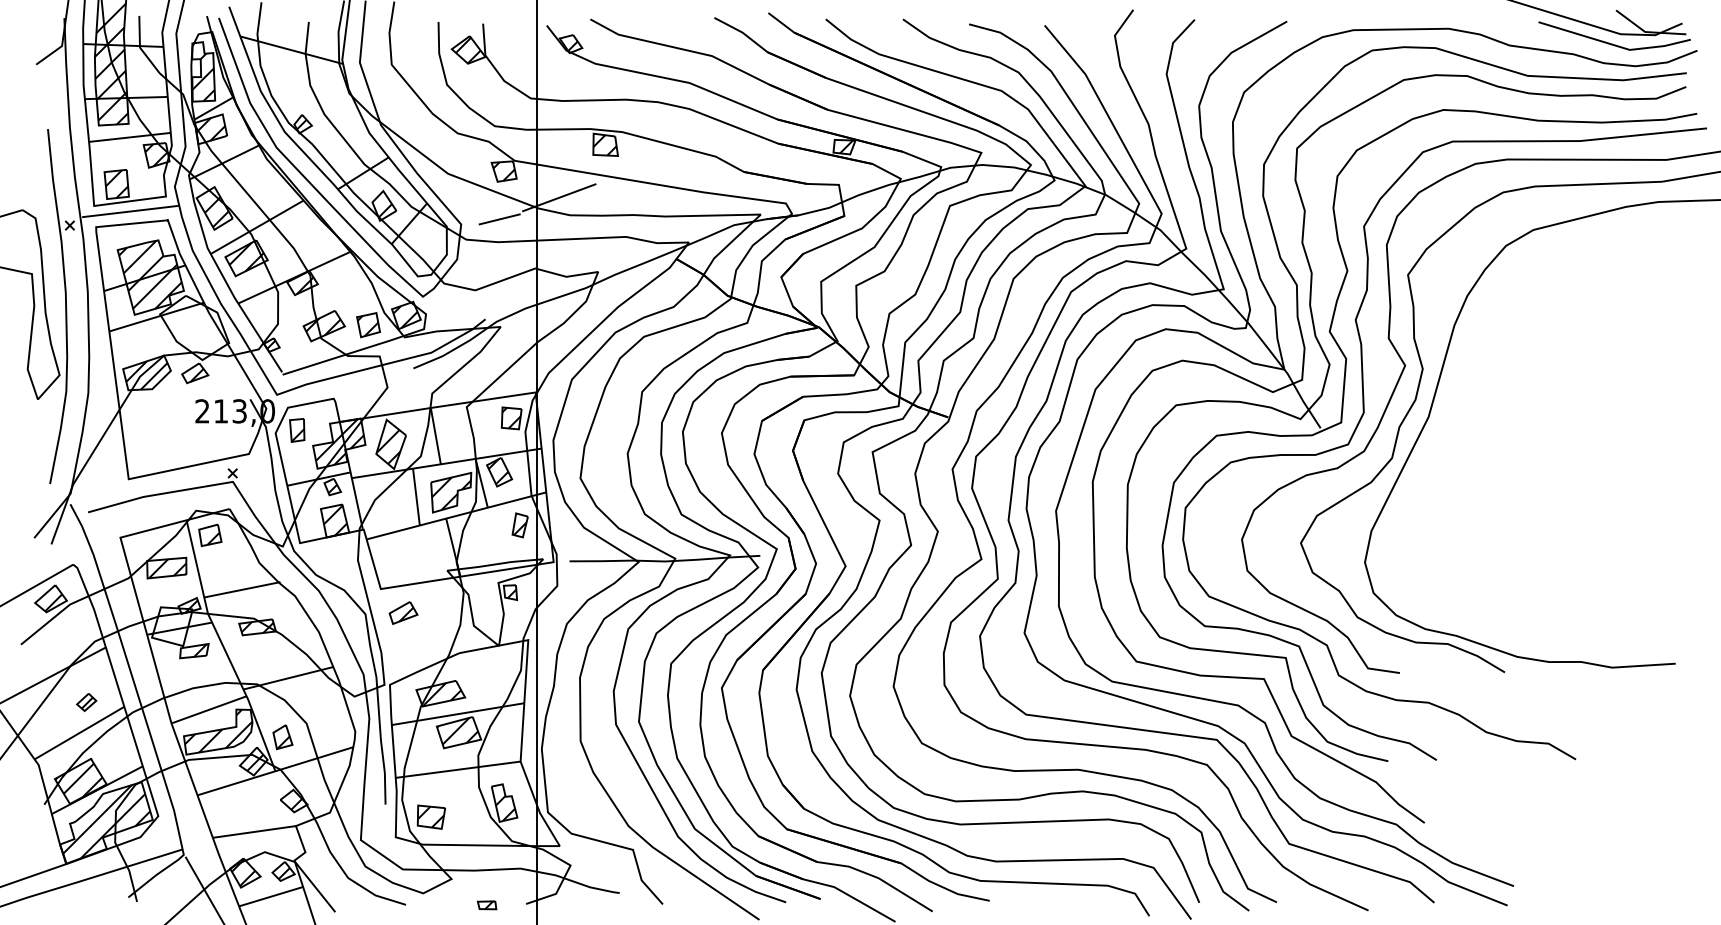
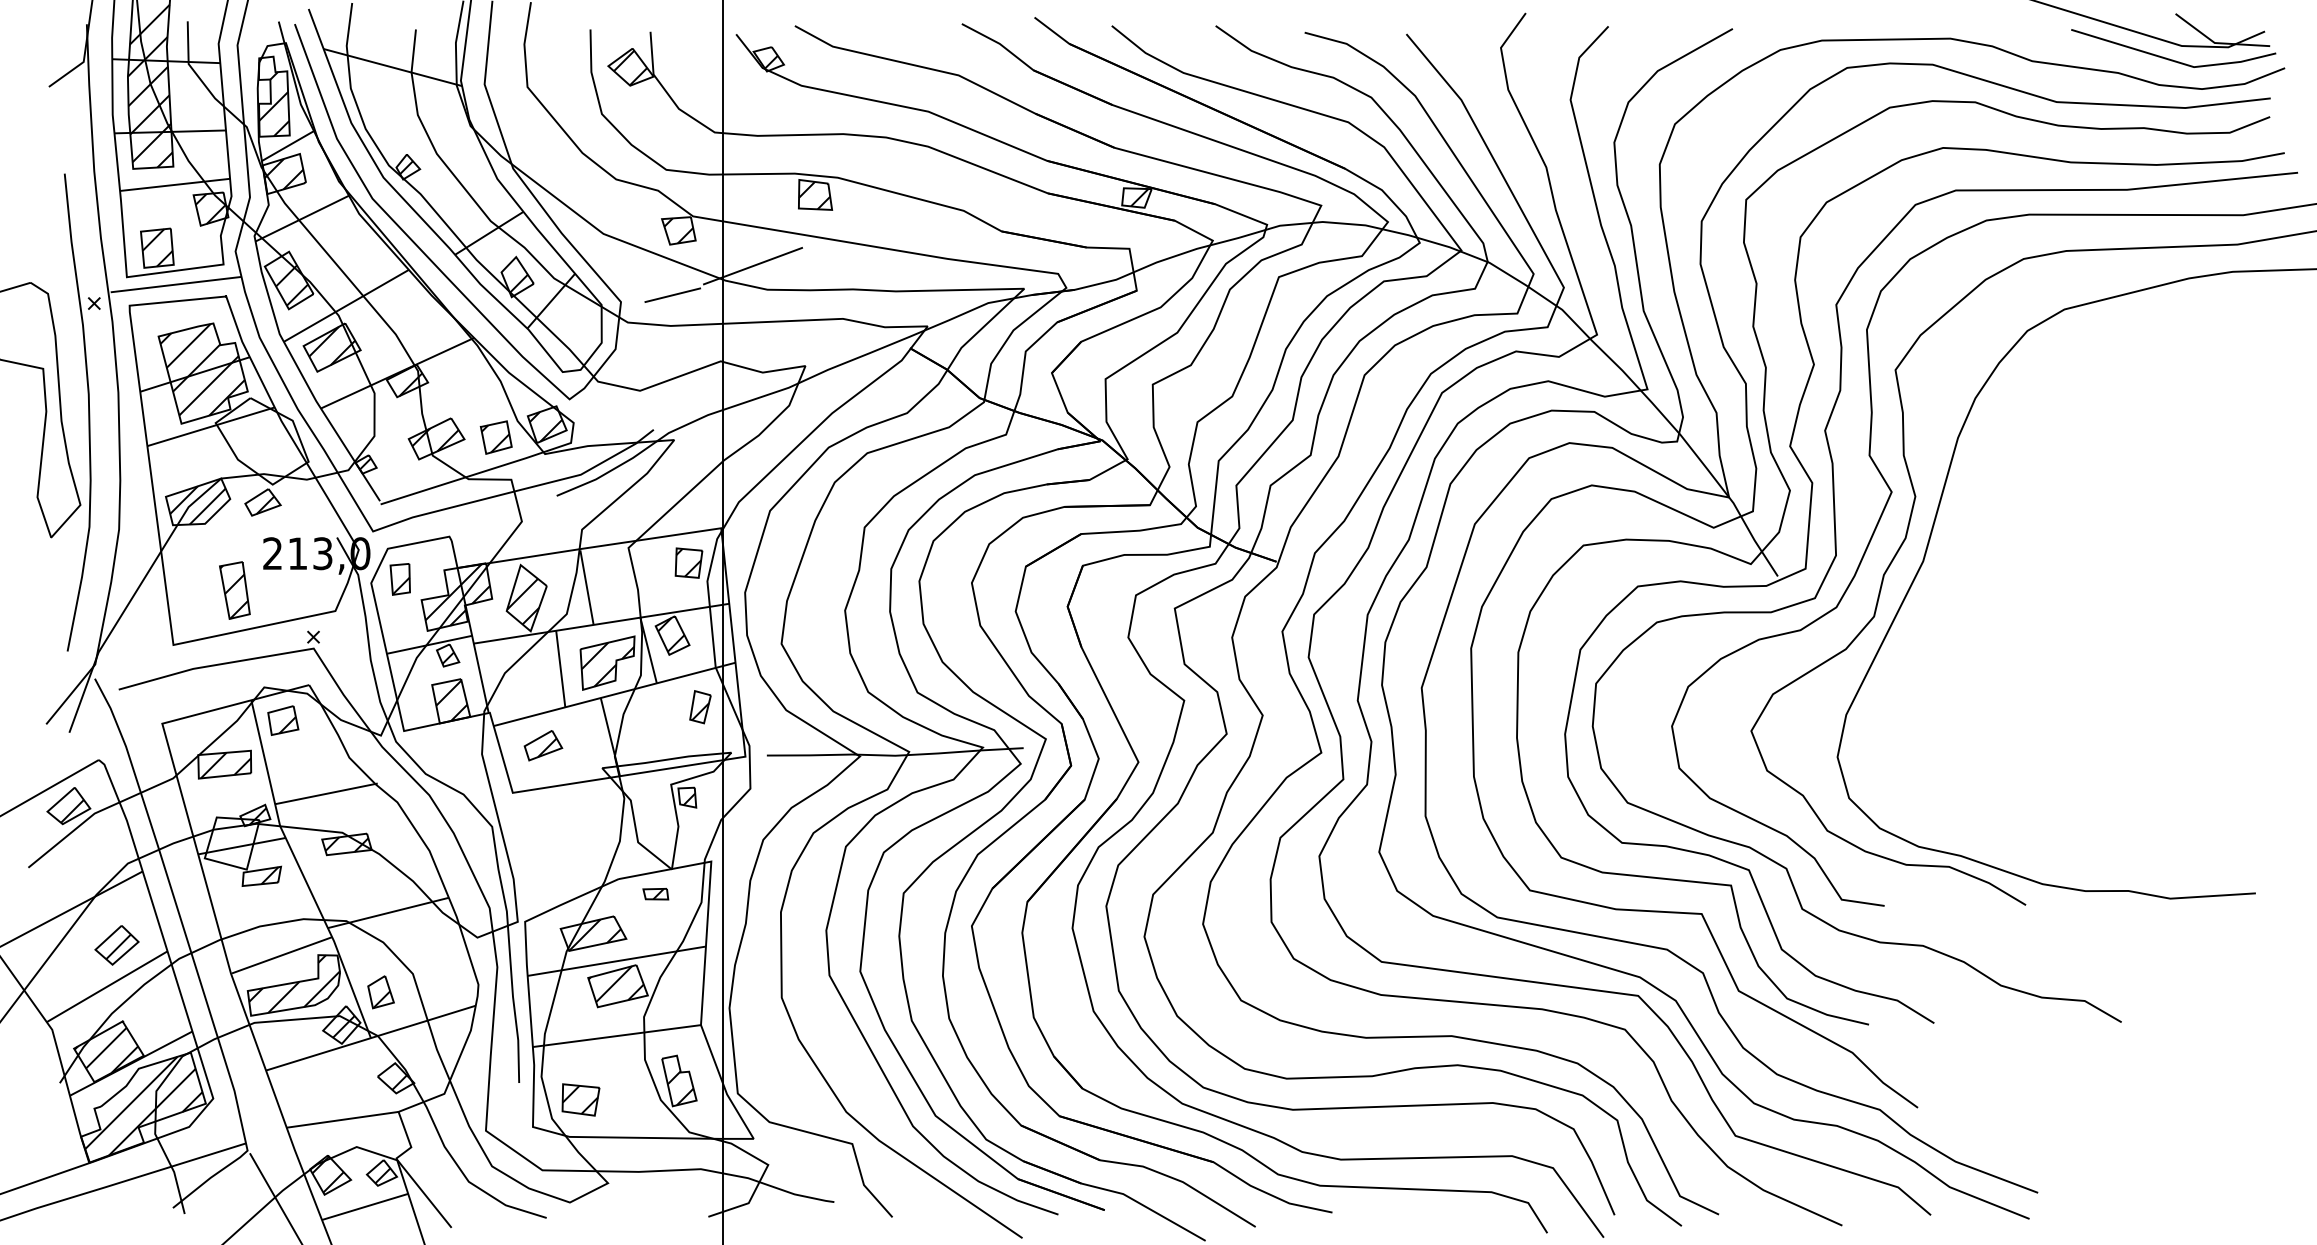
part: (174, 438) -> (235, 590), added
part: (403, 612) -> (543, 744), moved
part: (86, 702) -> (116, 945), size x1.67
part: (486, 905) -> (655, 894), moved

